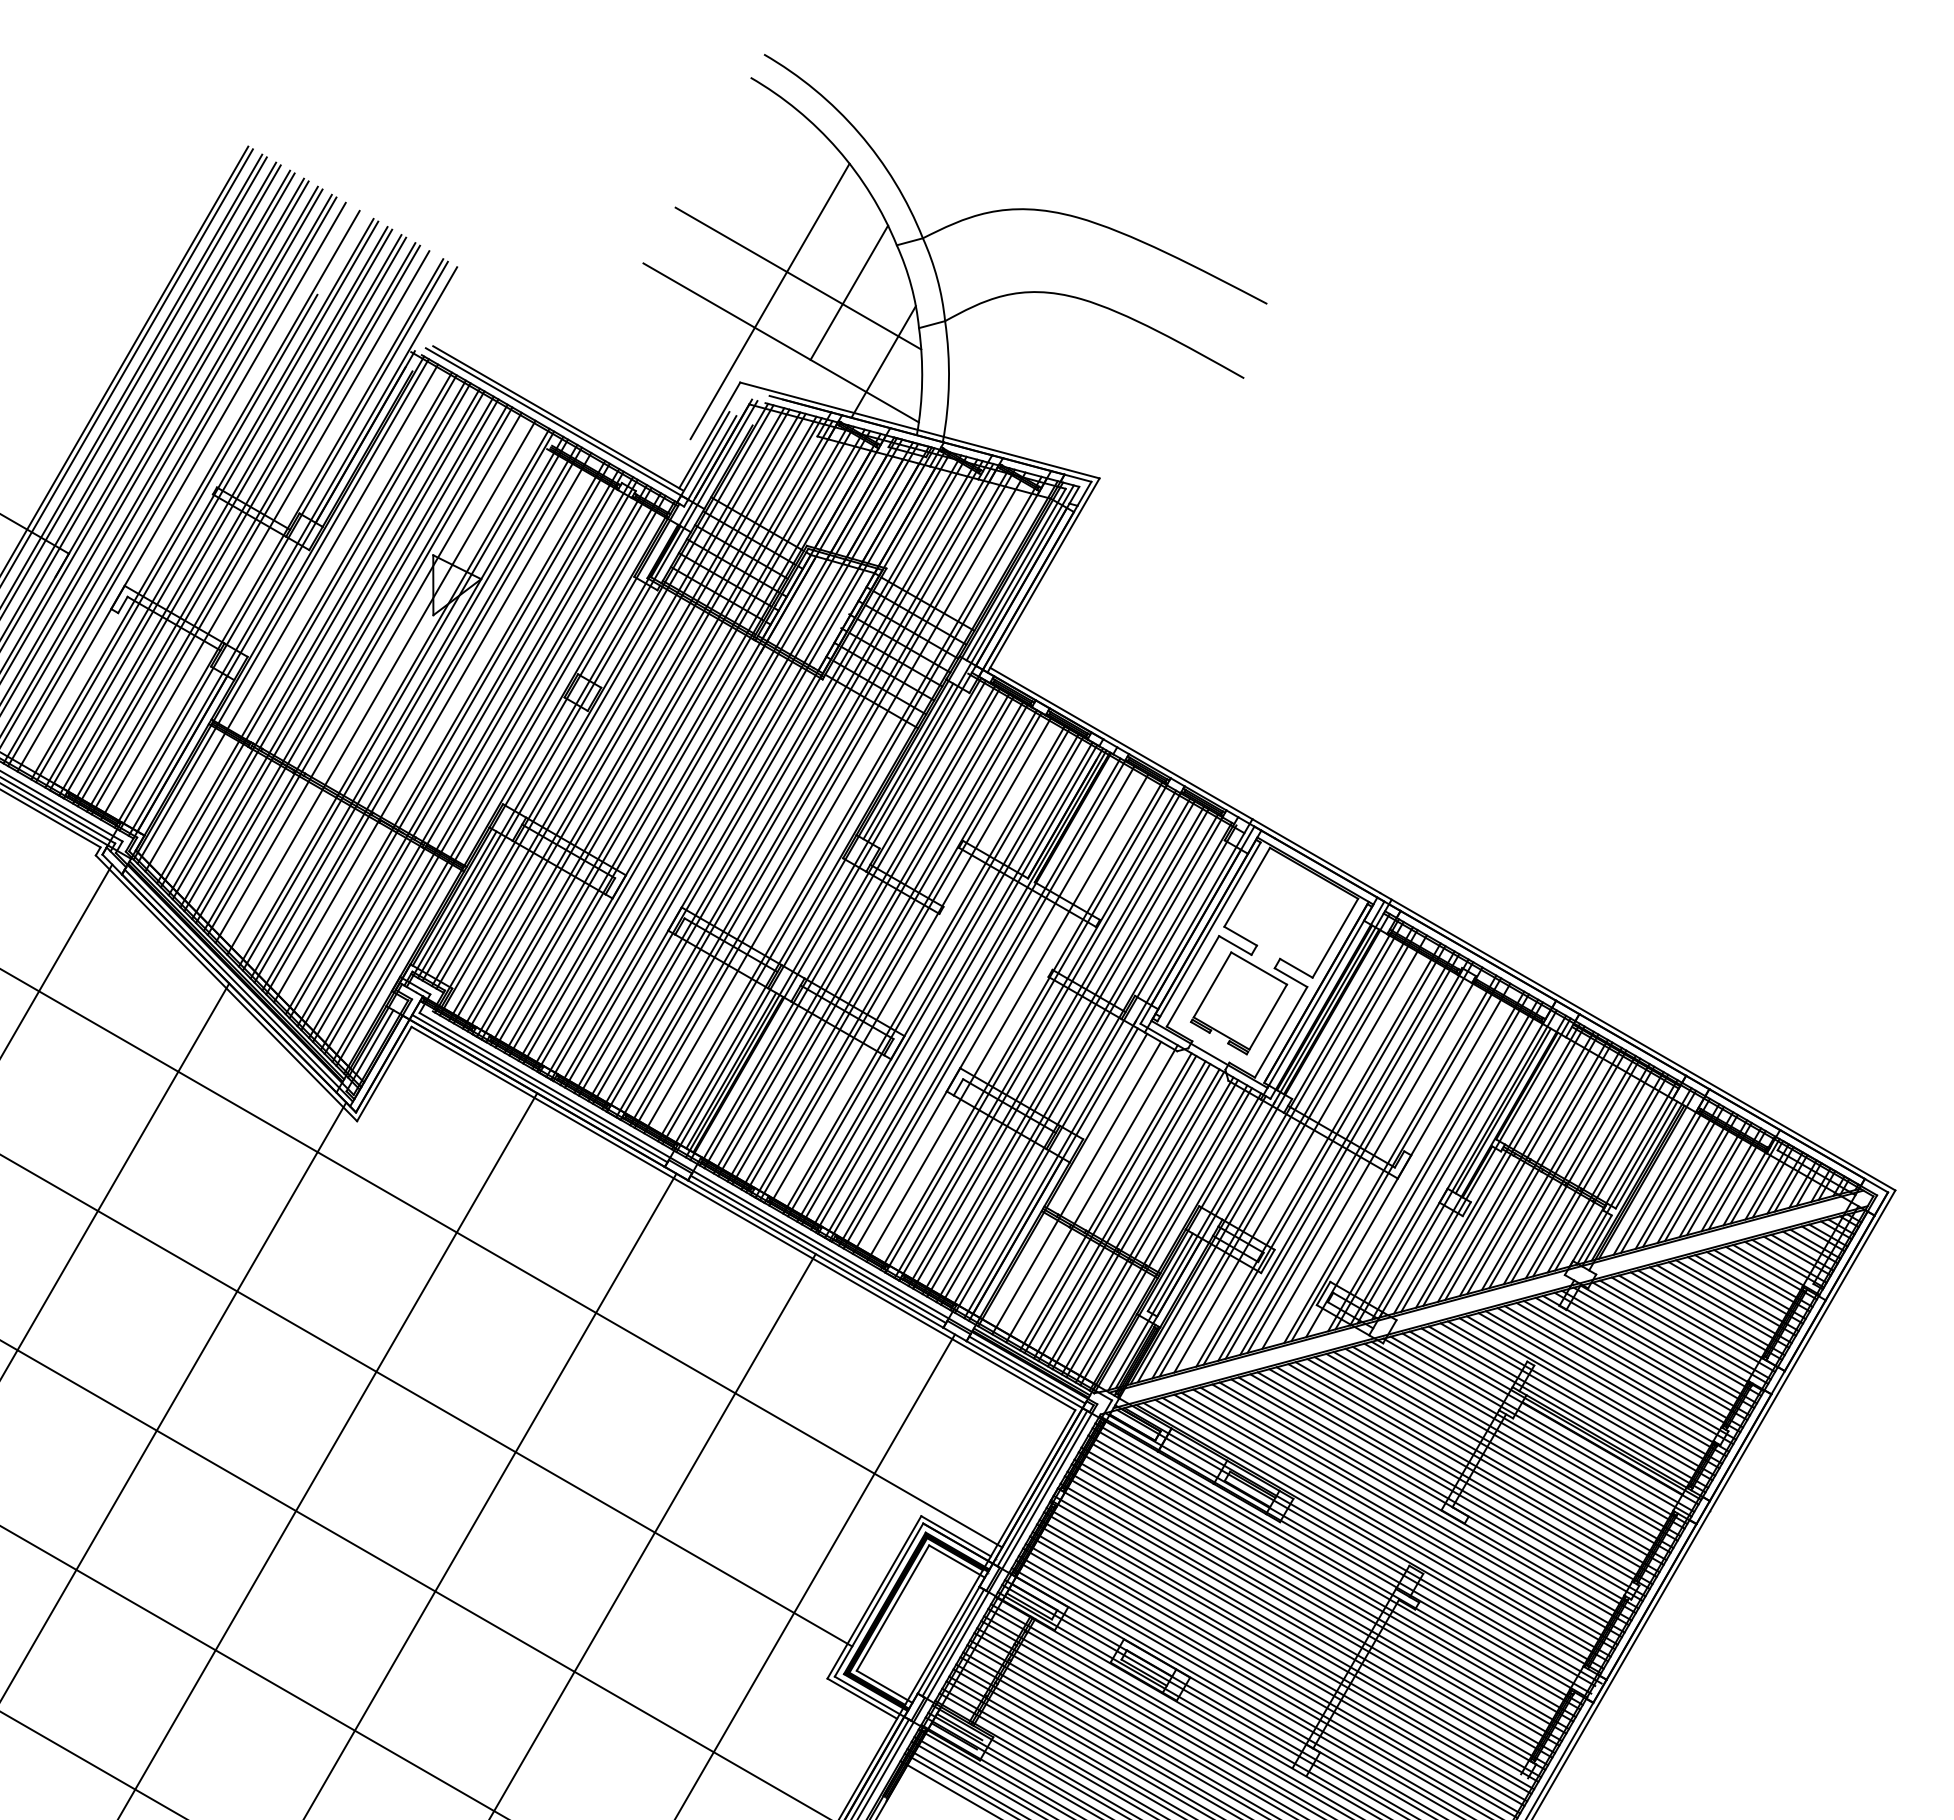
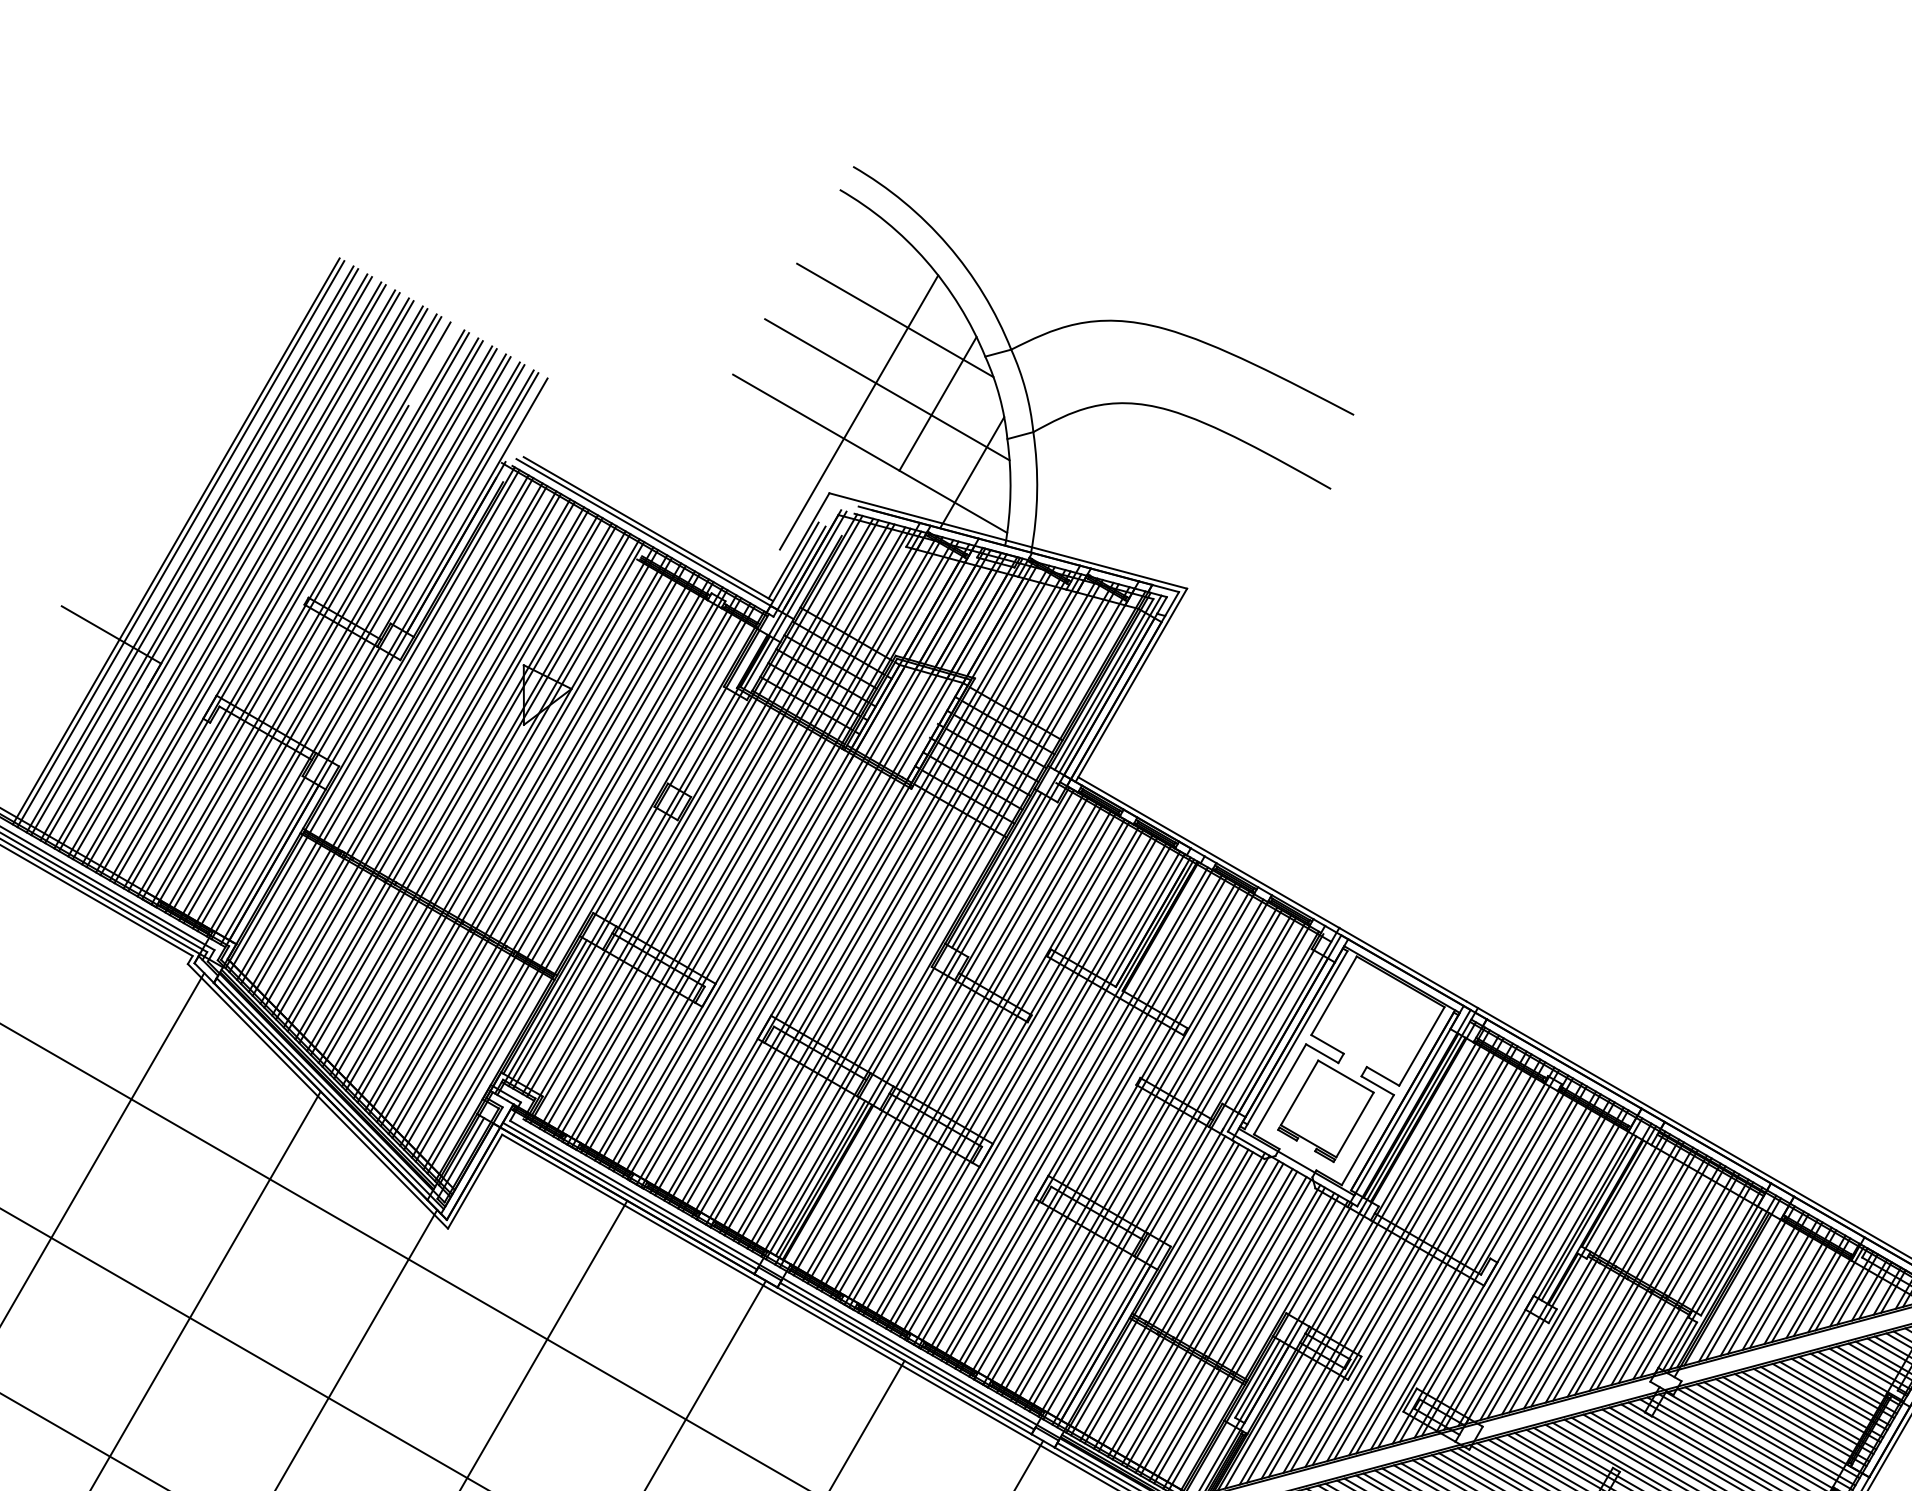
line: (806, 208) -> (895, 319), added
line: (186, 489) -> (278, 599), added
line: (269, 537) -> (360, 647), added
line: (295, 621) -> (386, 731), added
line: (372, 680) -> (463, 789), added
line: (385, 690) -> (476, 799), added
line: (436, 730) -> (527, 839), added
line: (839, 804) -> (928, 913), added
line: (914, 964) -> (1002, 1072), added
line: (998, 1012) -> (1086, 1120), added
line: (1011, 1020) -> (1099, 1128), added
line: (1306, 1154) -> (1393, 1261), added
line: (1378, 1158) -> (1464, 1265), added
line: (1413, 1160) -> (1499, 1267), added
line: (1066, 1182) -> (1154, 1289), added
line: (1080, 1190) -> (1168, 1297), added
line: (1096, 1196) -> (1184, 1303), added

